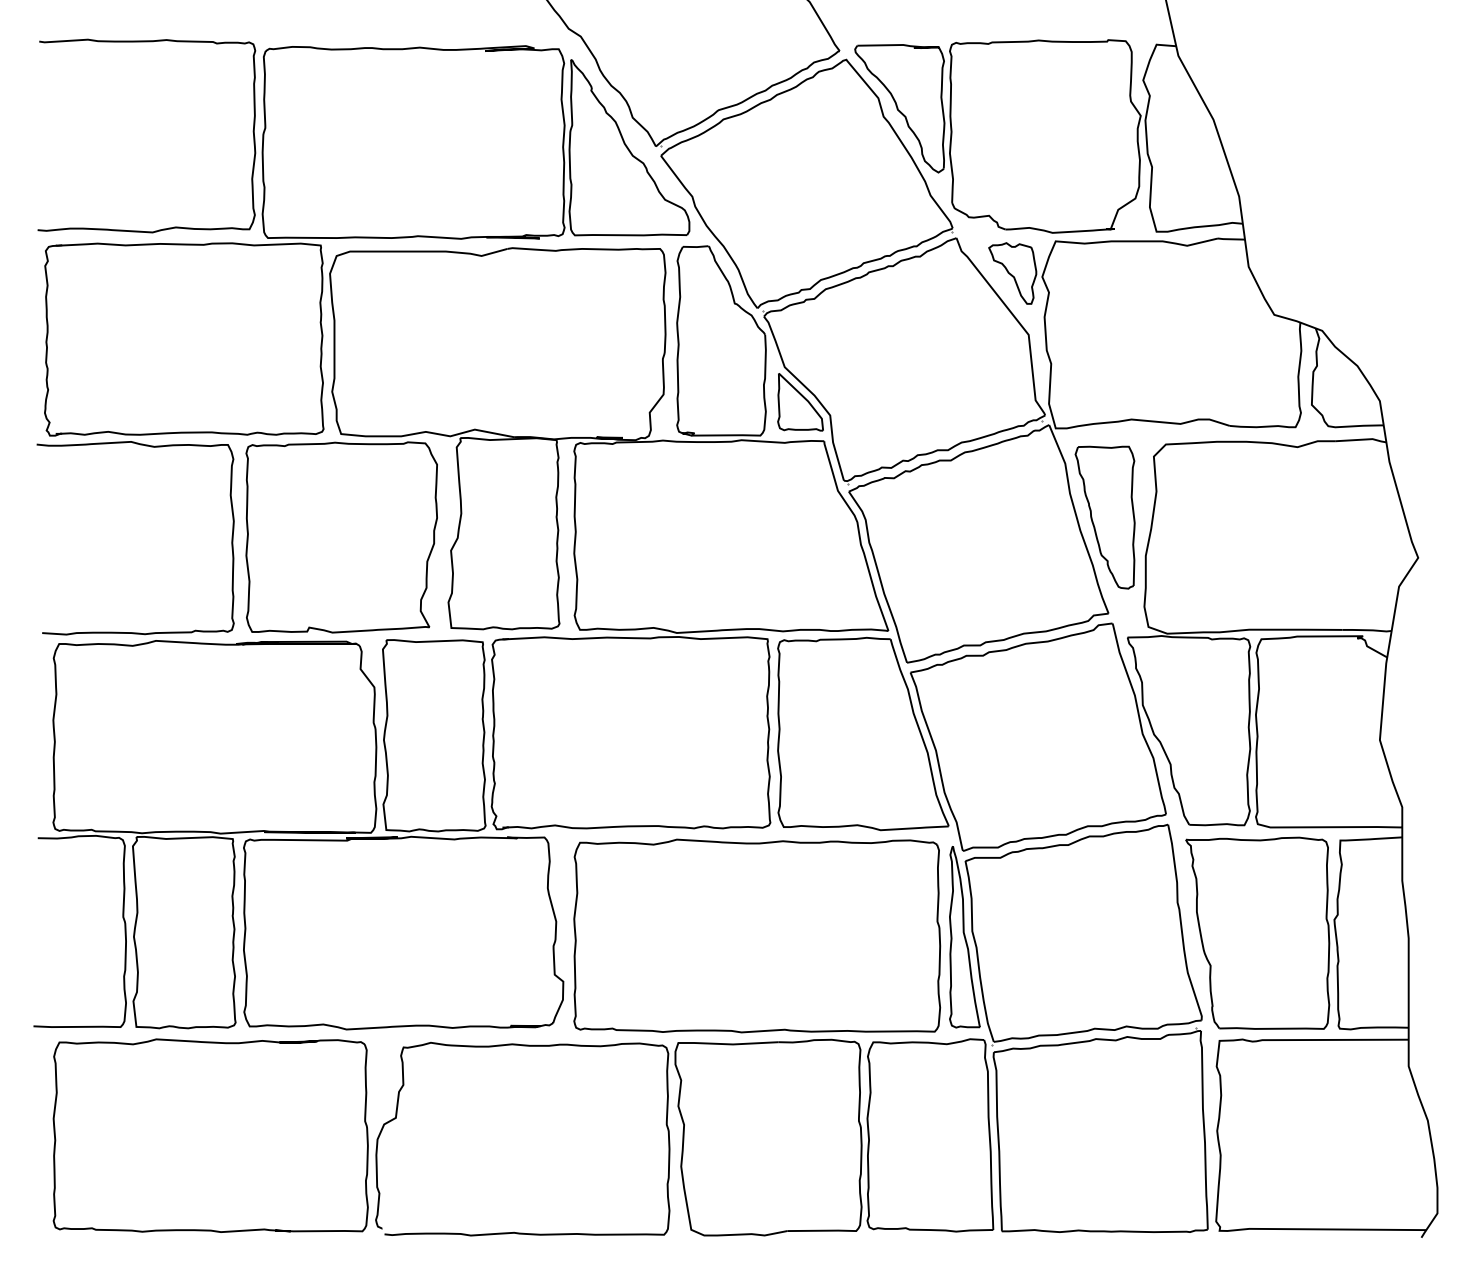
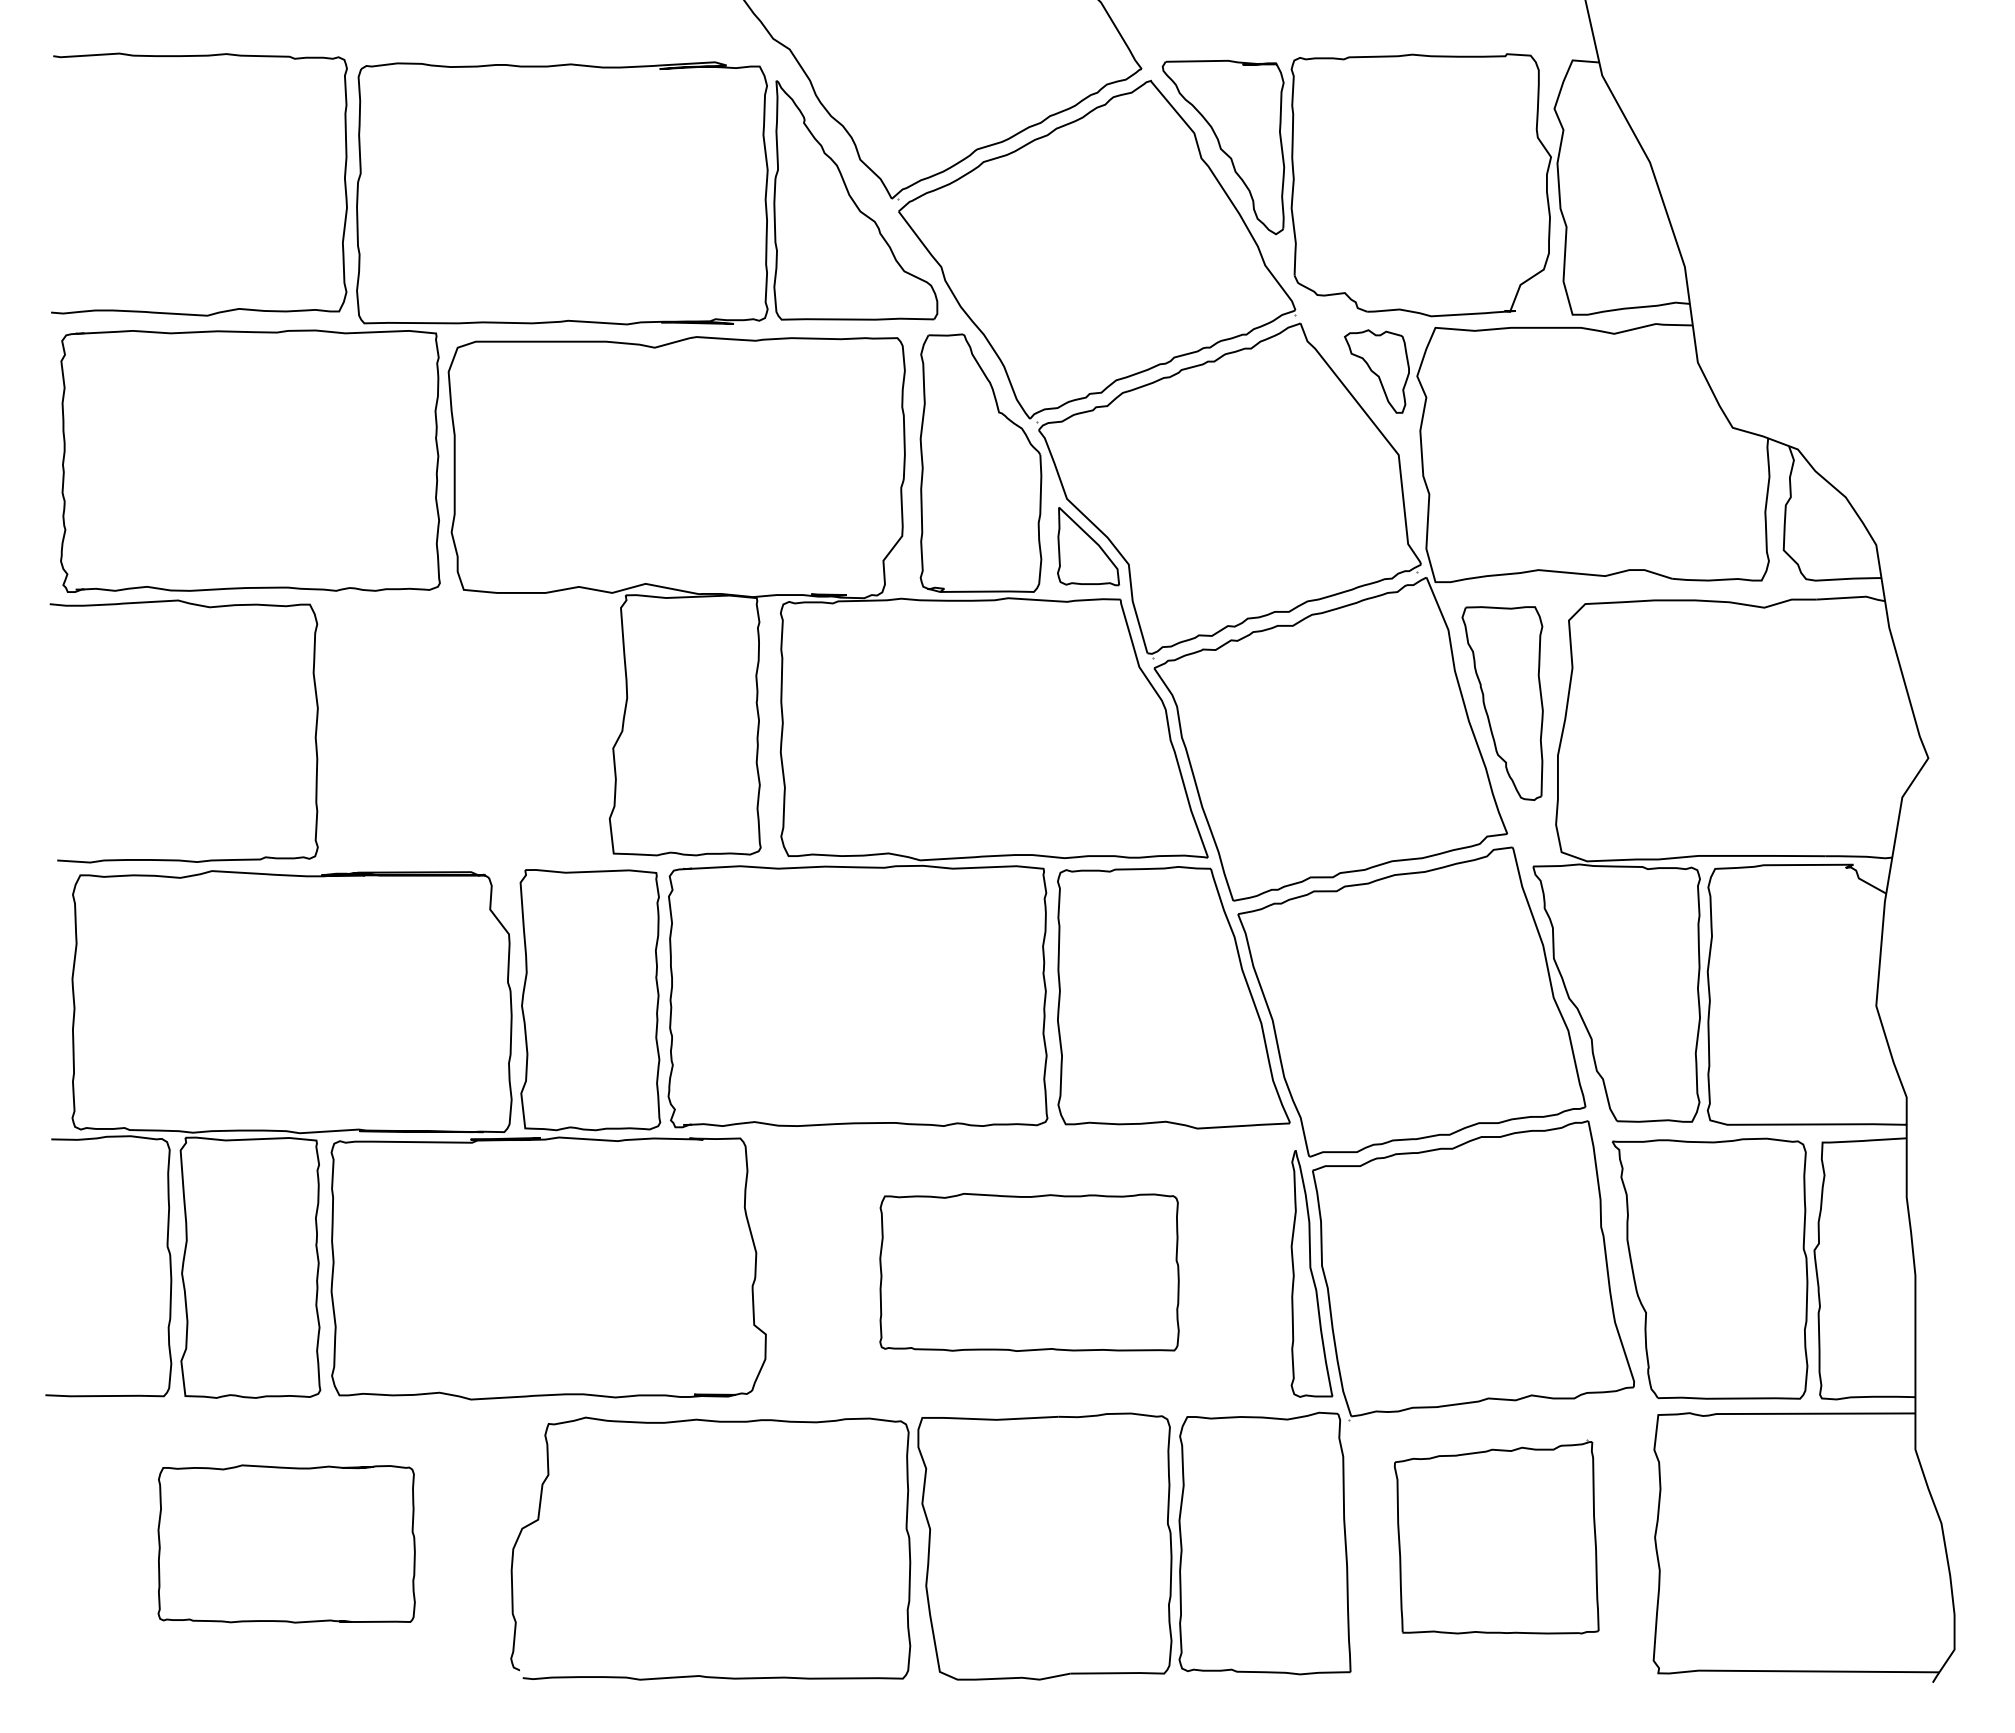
part: (341, 537) -> (464, 730), removed
part: (757, 936) -> (1029, 1272), size x0.6
part: (1100, 1130) -> (1496, 1536), size x0.7
part: (210, 1135) -> (286, 1543), size x0.6

